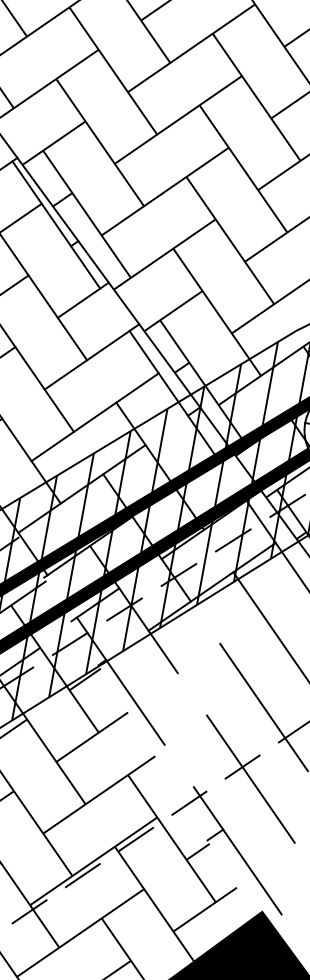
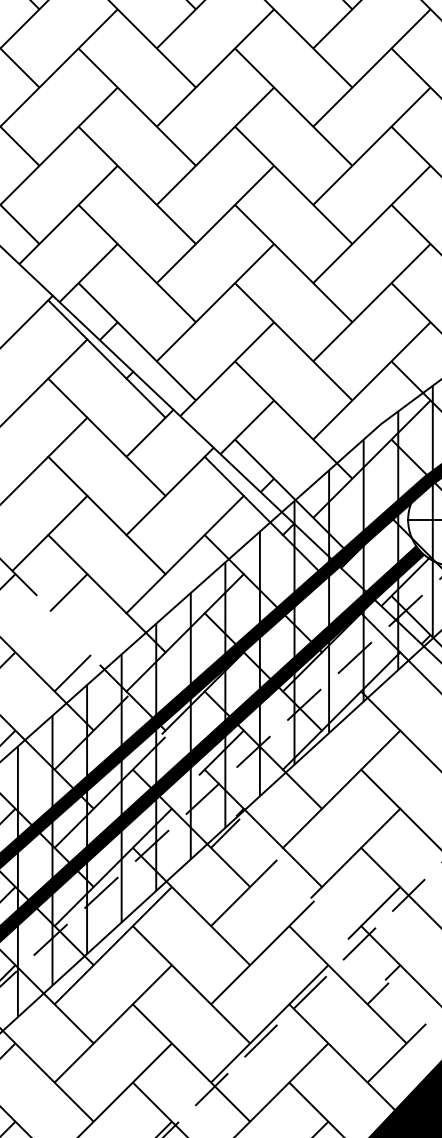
line: (199, 657) -> (341, 788), added
line: (201, 718) -> (355, 852), added
line: (208, 776) -> (374, 912), added

